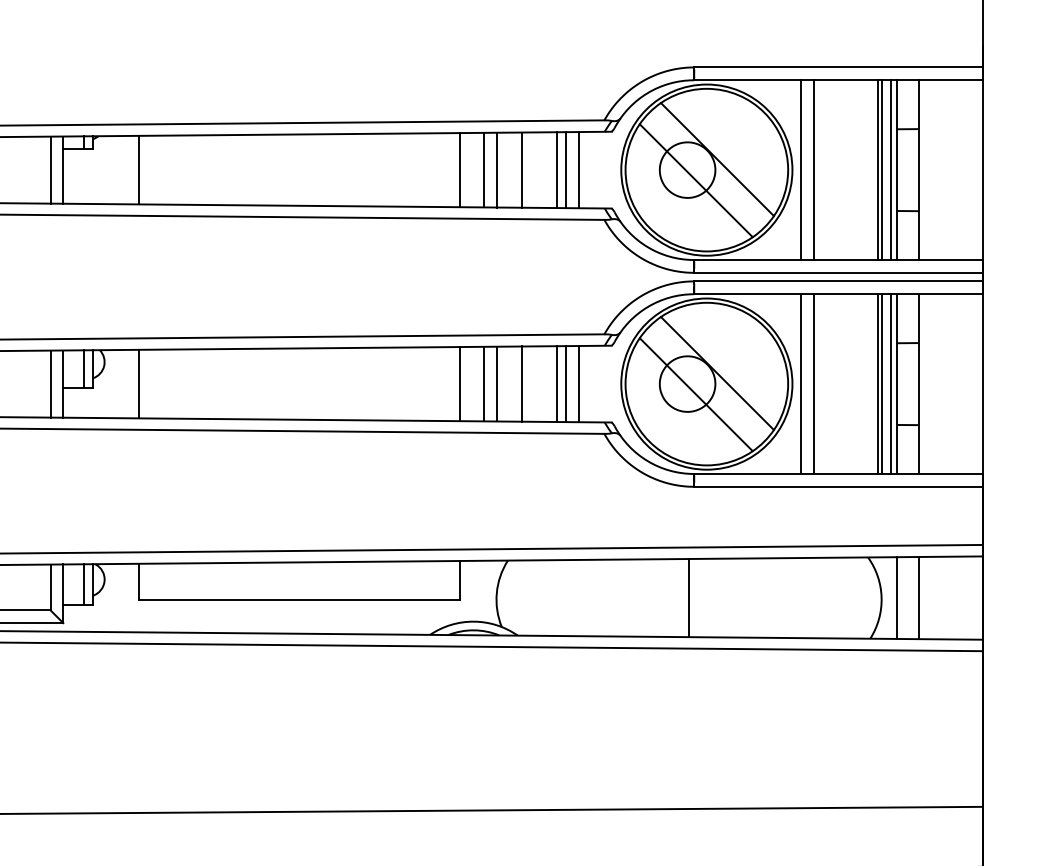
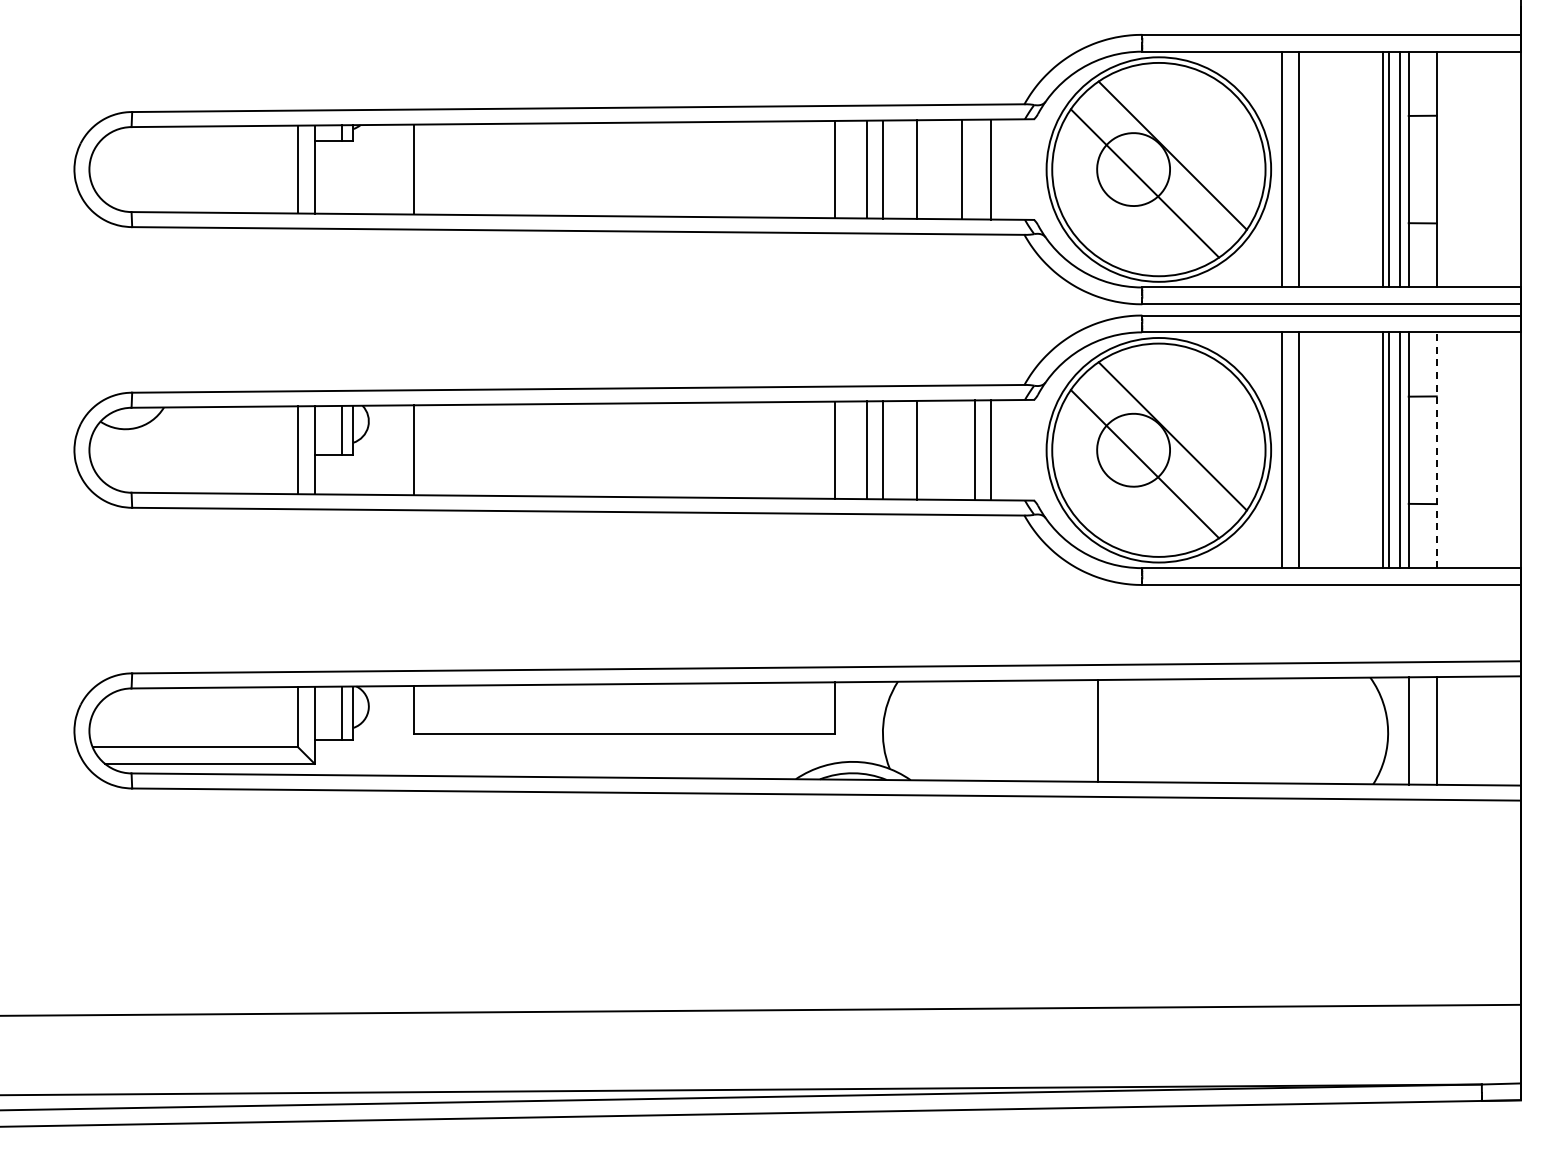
line: (566, 170) -> (974, 169), removed
line: (557, 384) -> (962, 450), removed
line: (918, 384) -> (1436, 450), solid -> dashed
line: (689, 597) -> (1097, 730), moved

